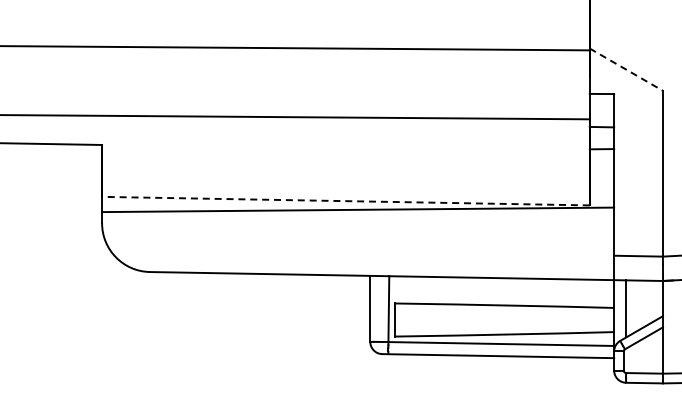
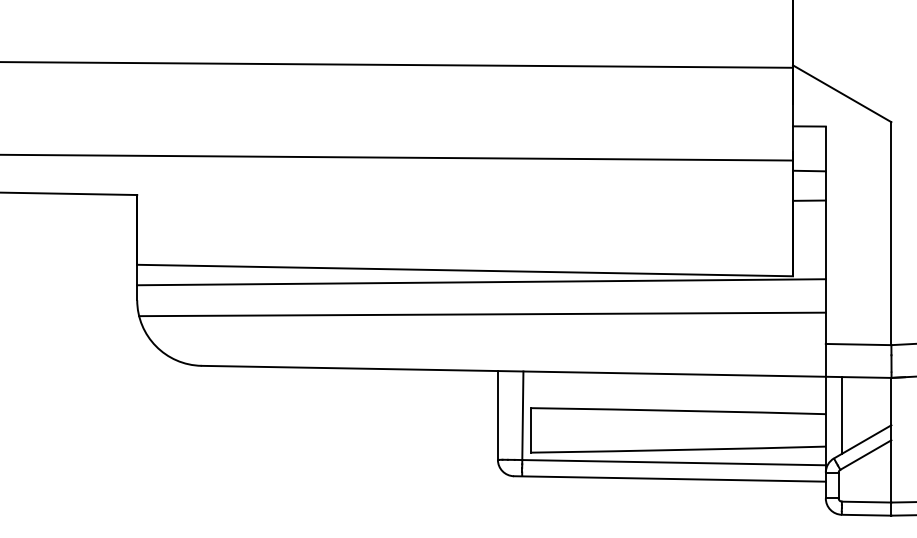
line: (626, 69) -> (842, 93), dashed -> solid
line: (345, 201) -> (464, 271), dashed -> solid
line: (358, 233) -> (482, 314), added

